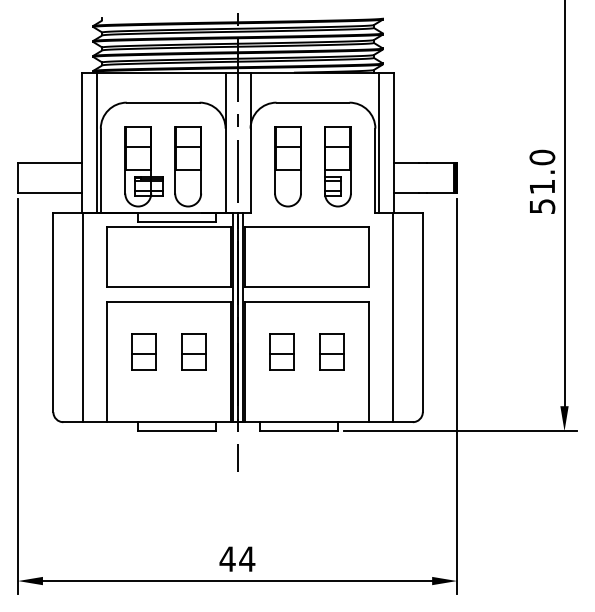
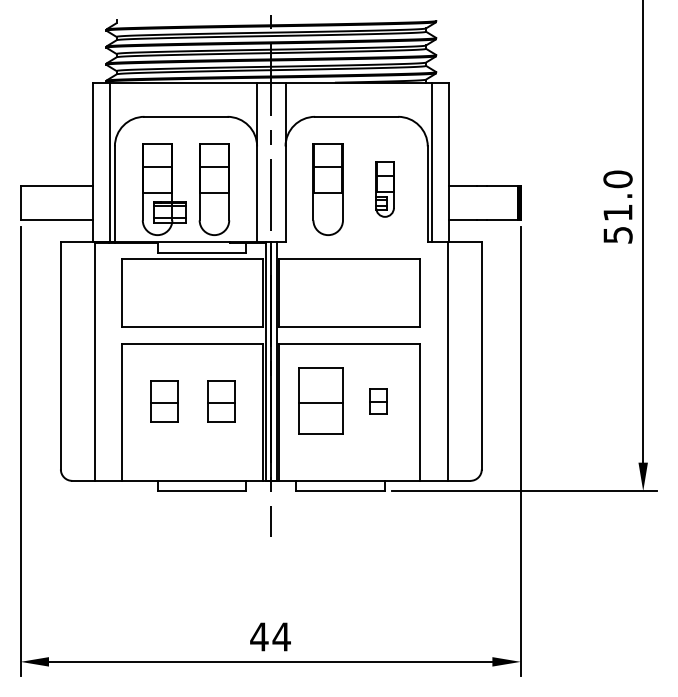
part: (337, 166) -> (384, 189), size x0.6
part: (282, 352) -> (321, 401), size x1.6
part: (332, 352) -> (378, 401), size x0.6

